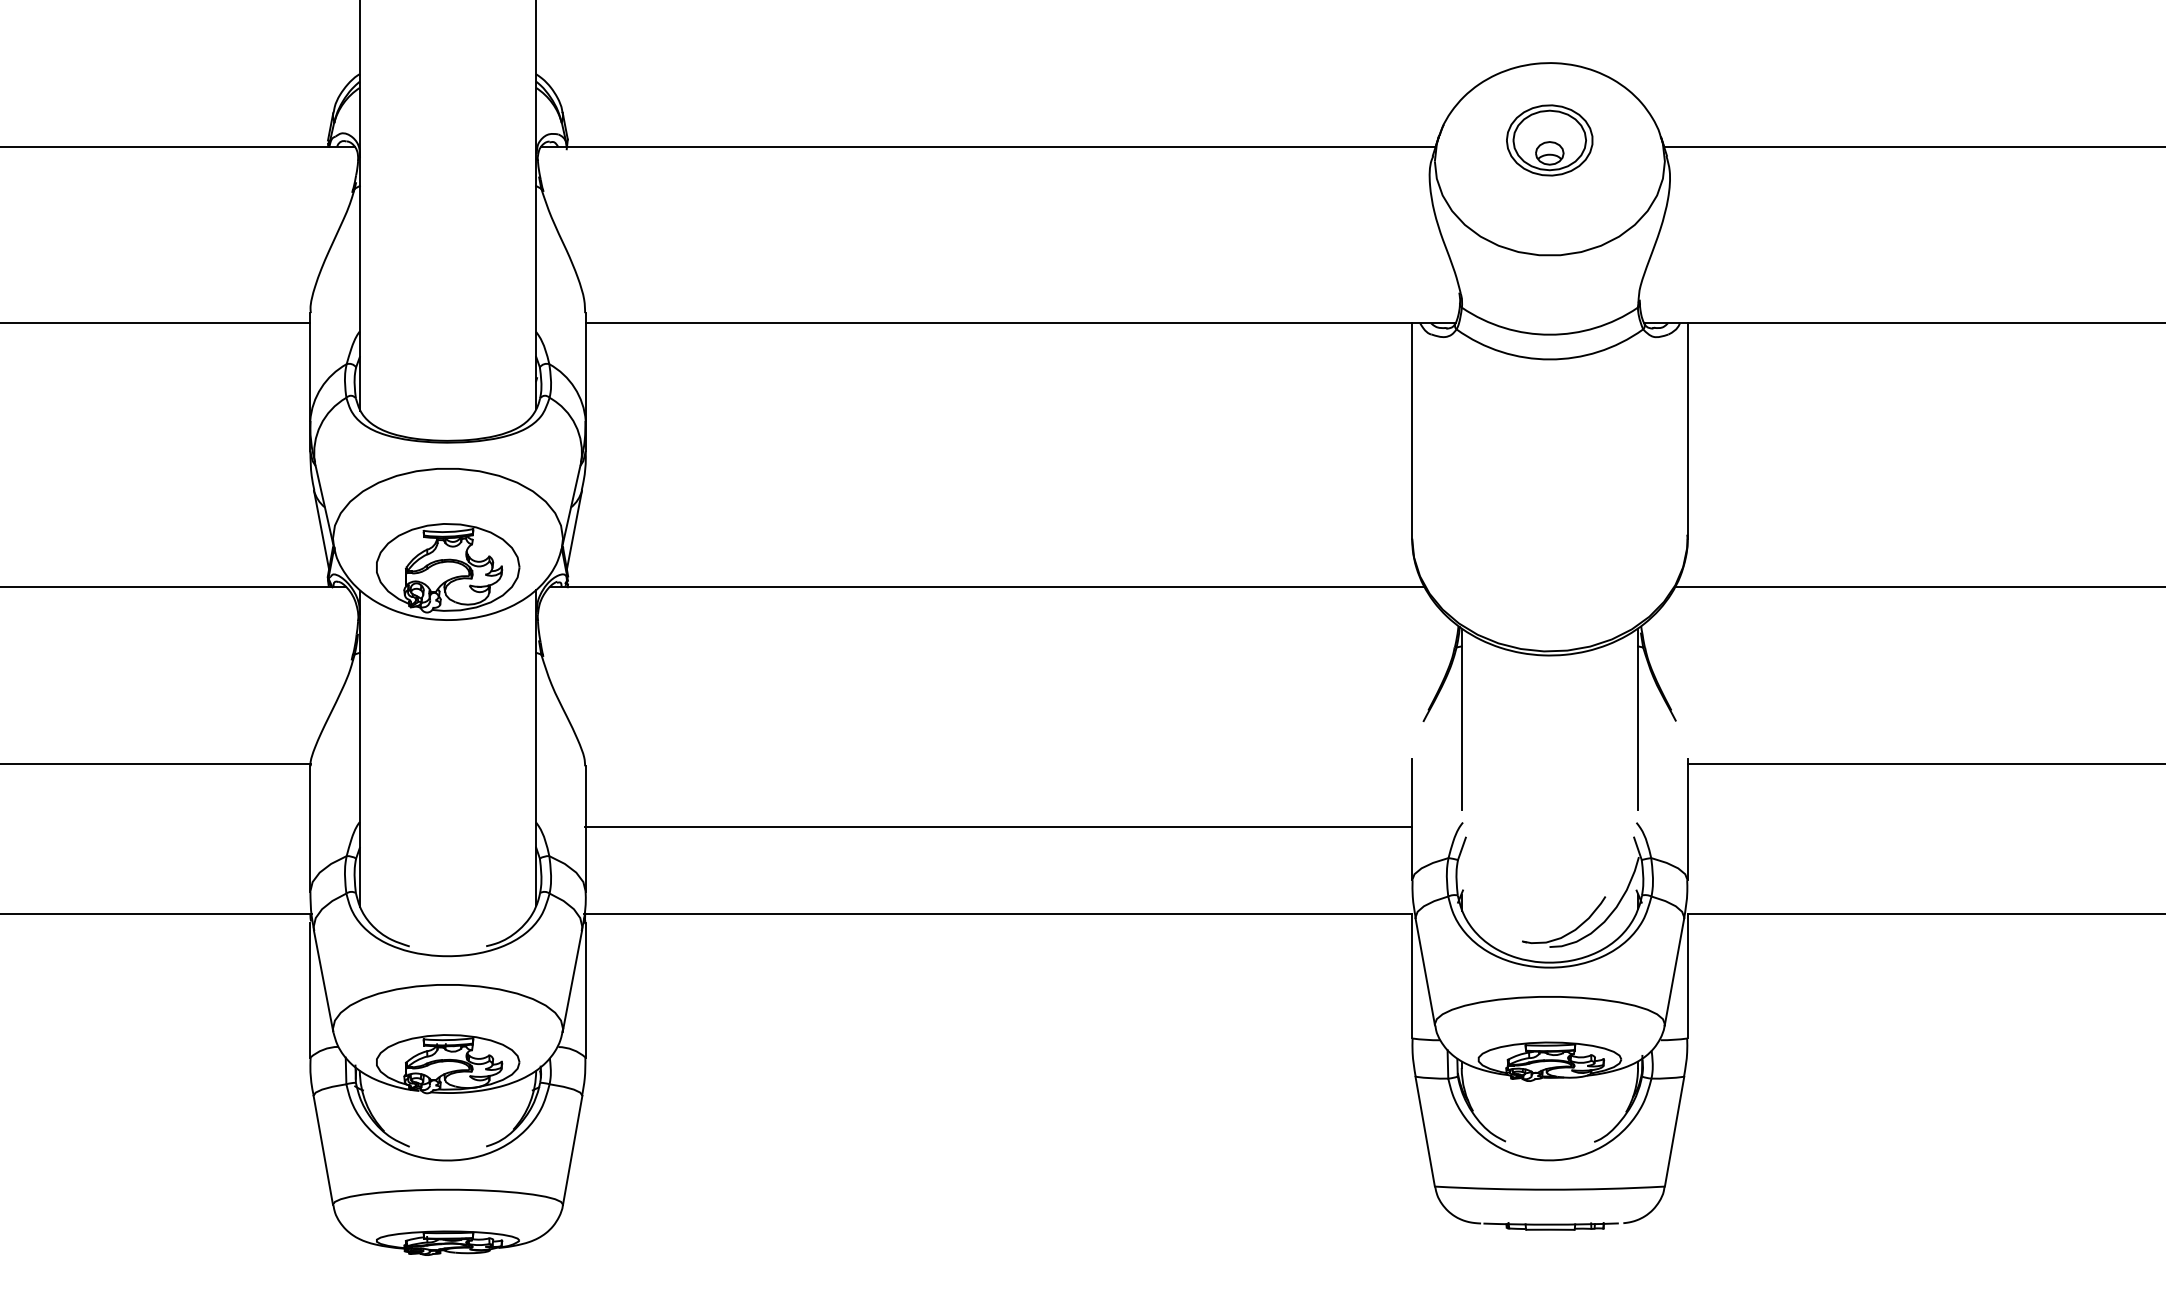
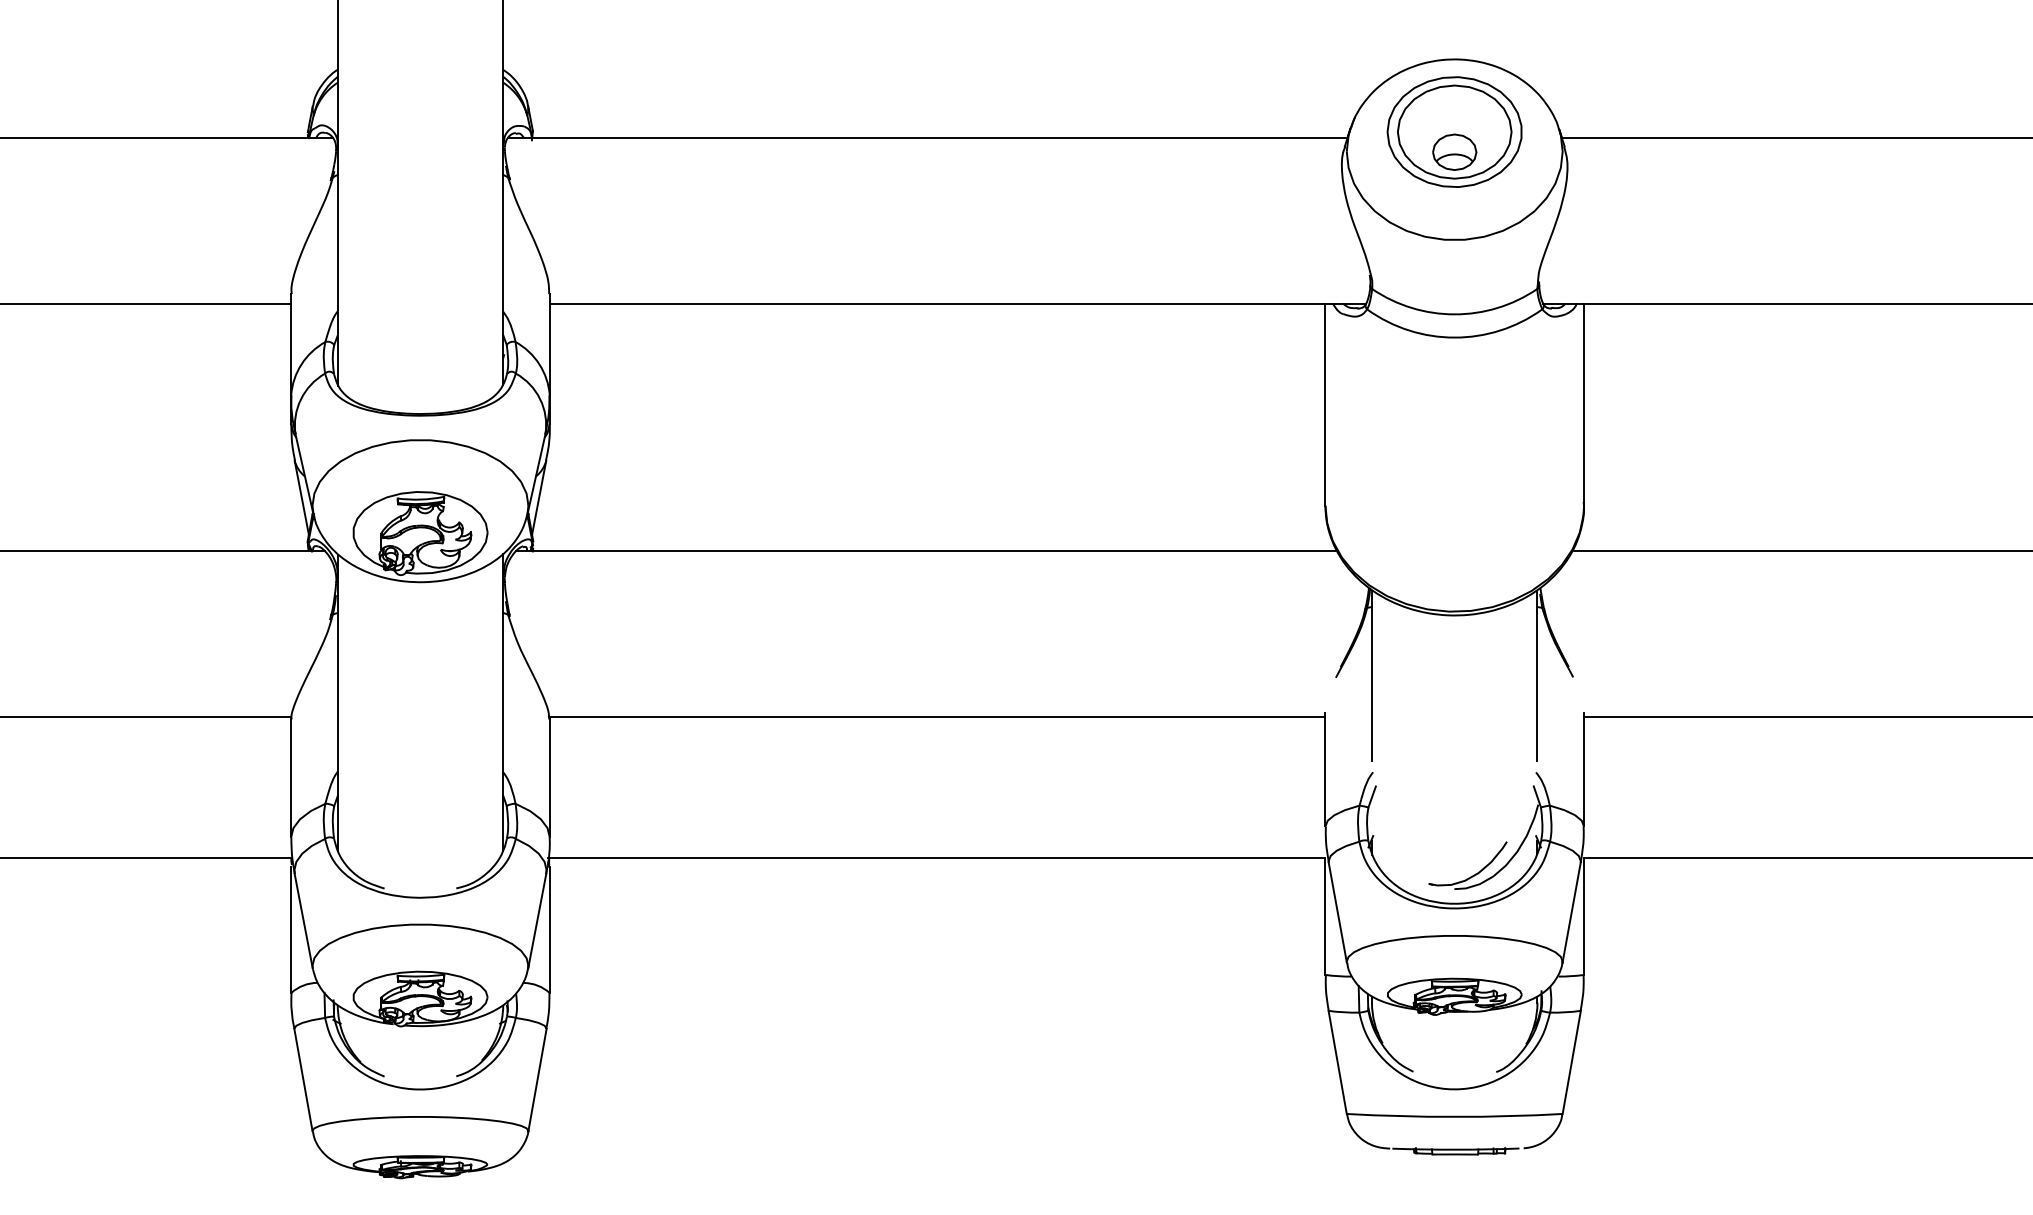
part: (1549, 139) -> (1454, 131), size x1.67
line: (997, 827) -> (936, 716), moved

